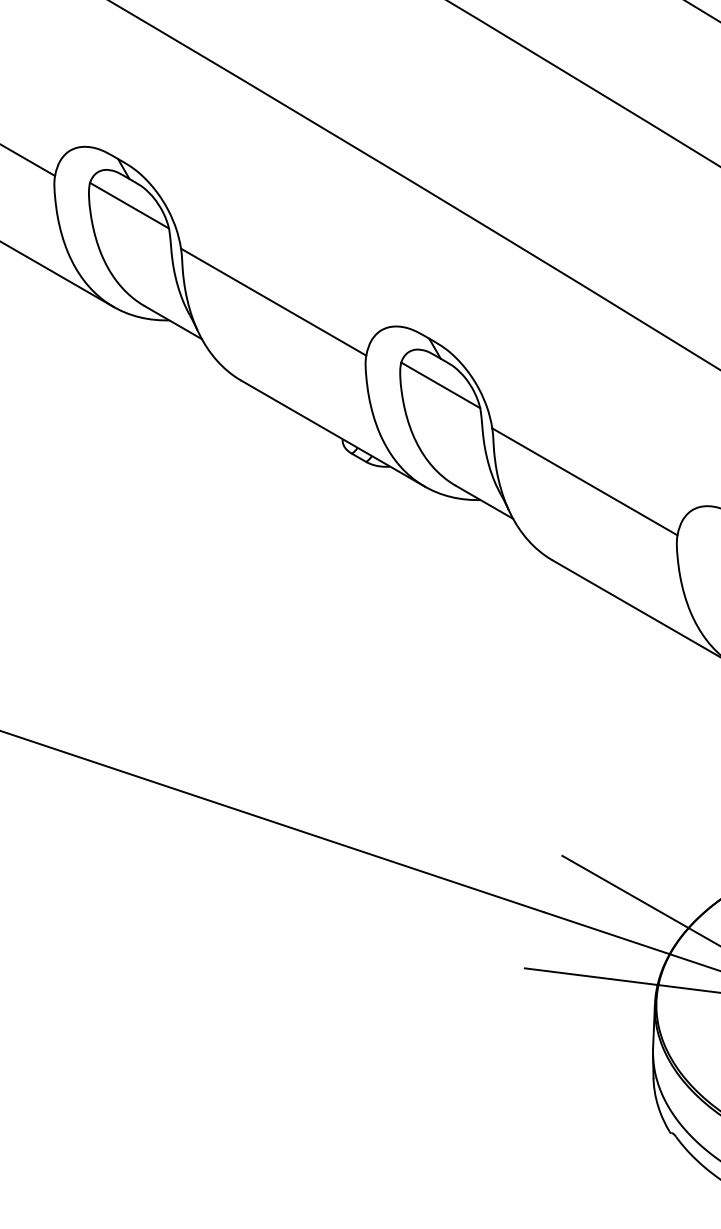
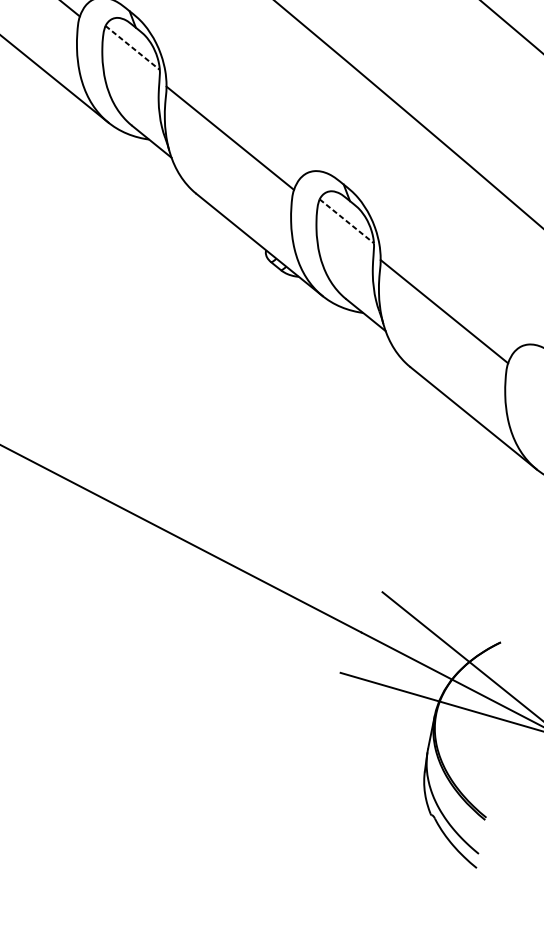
line: (129, 205) -> (132, 47), solid -> dashed
line: (440, 385) -> (346, 221), solid -> dashed

